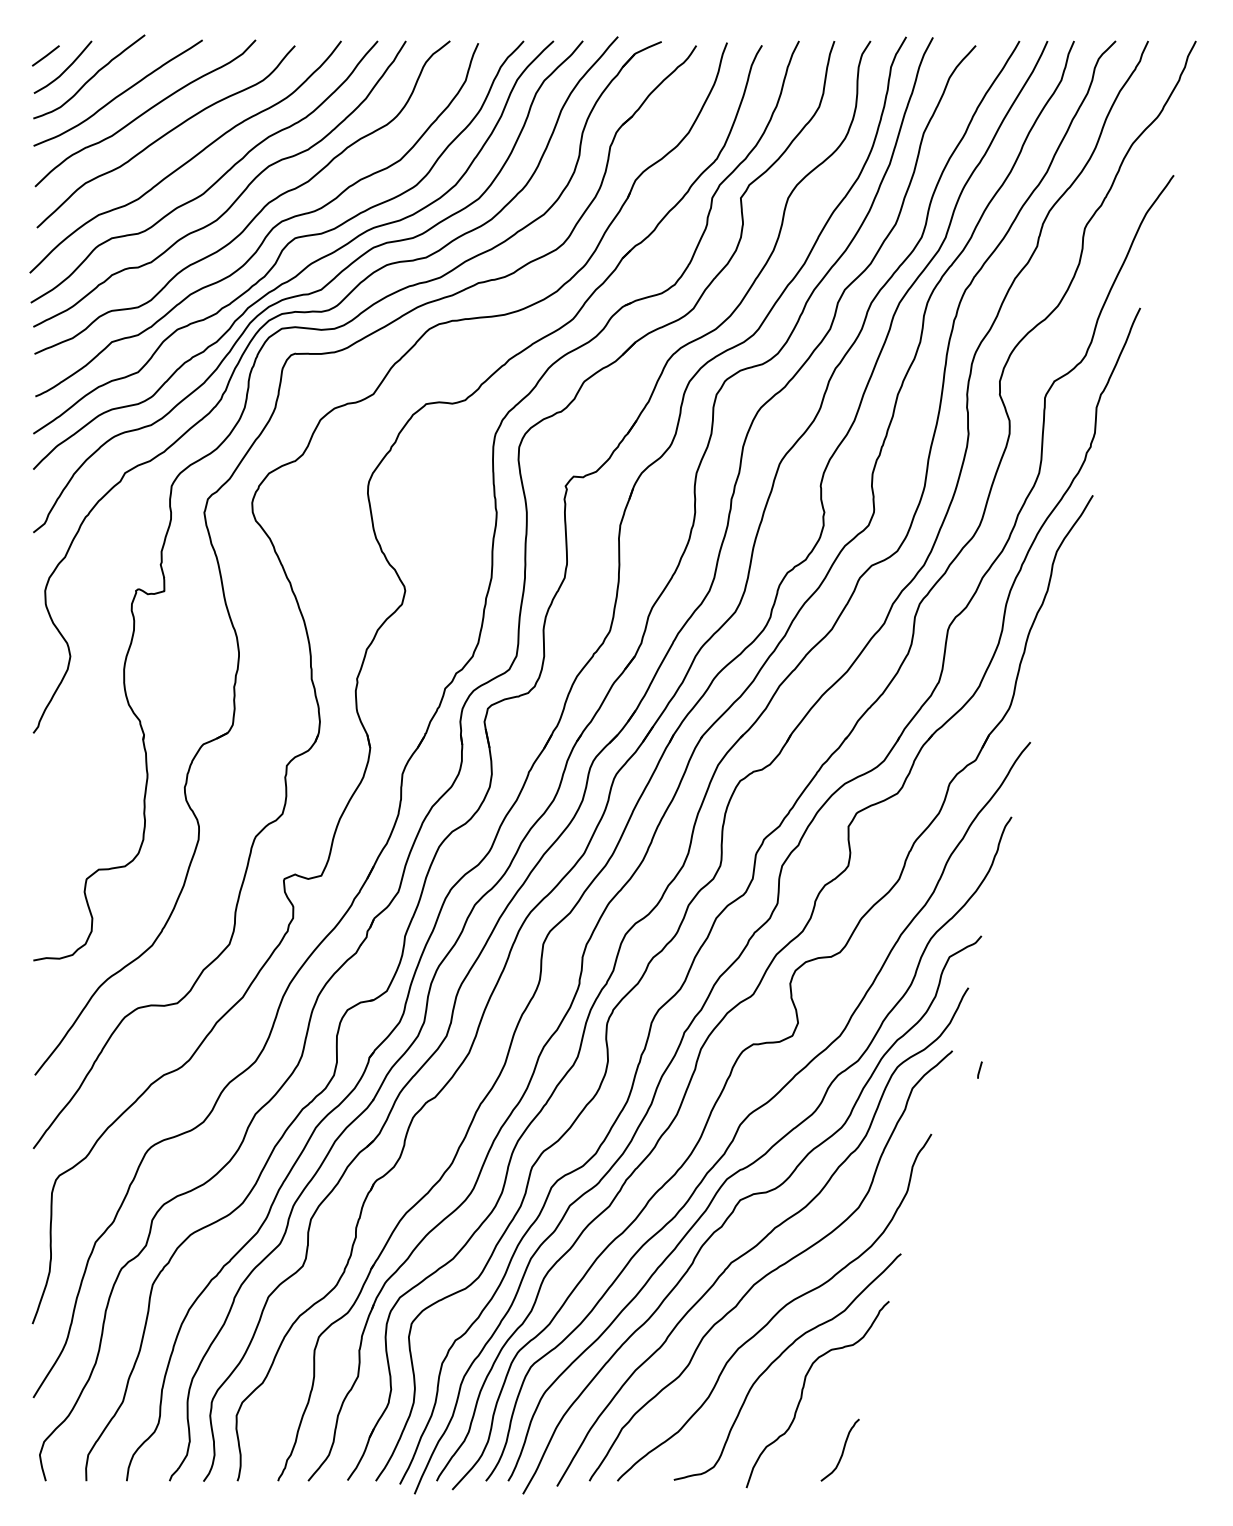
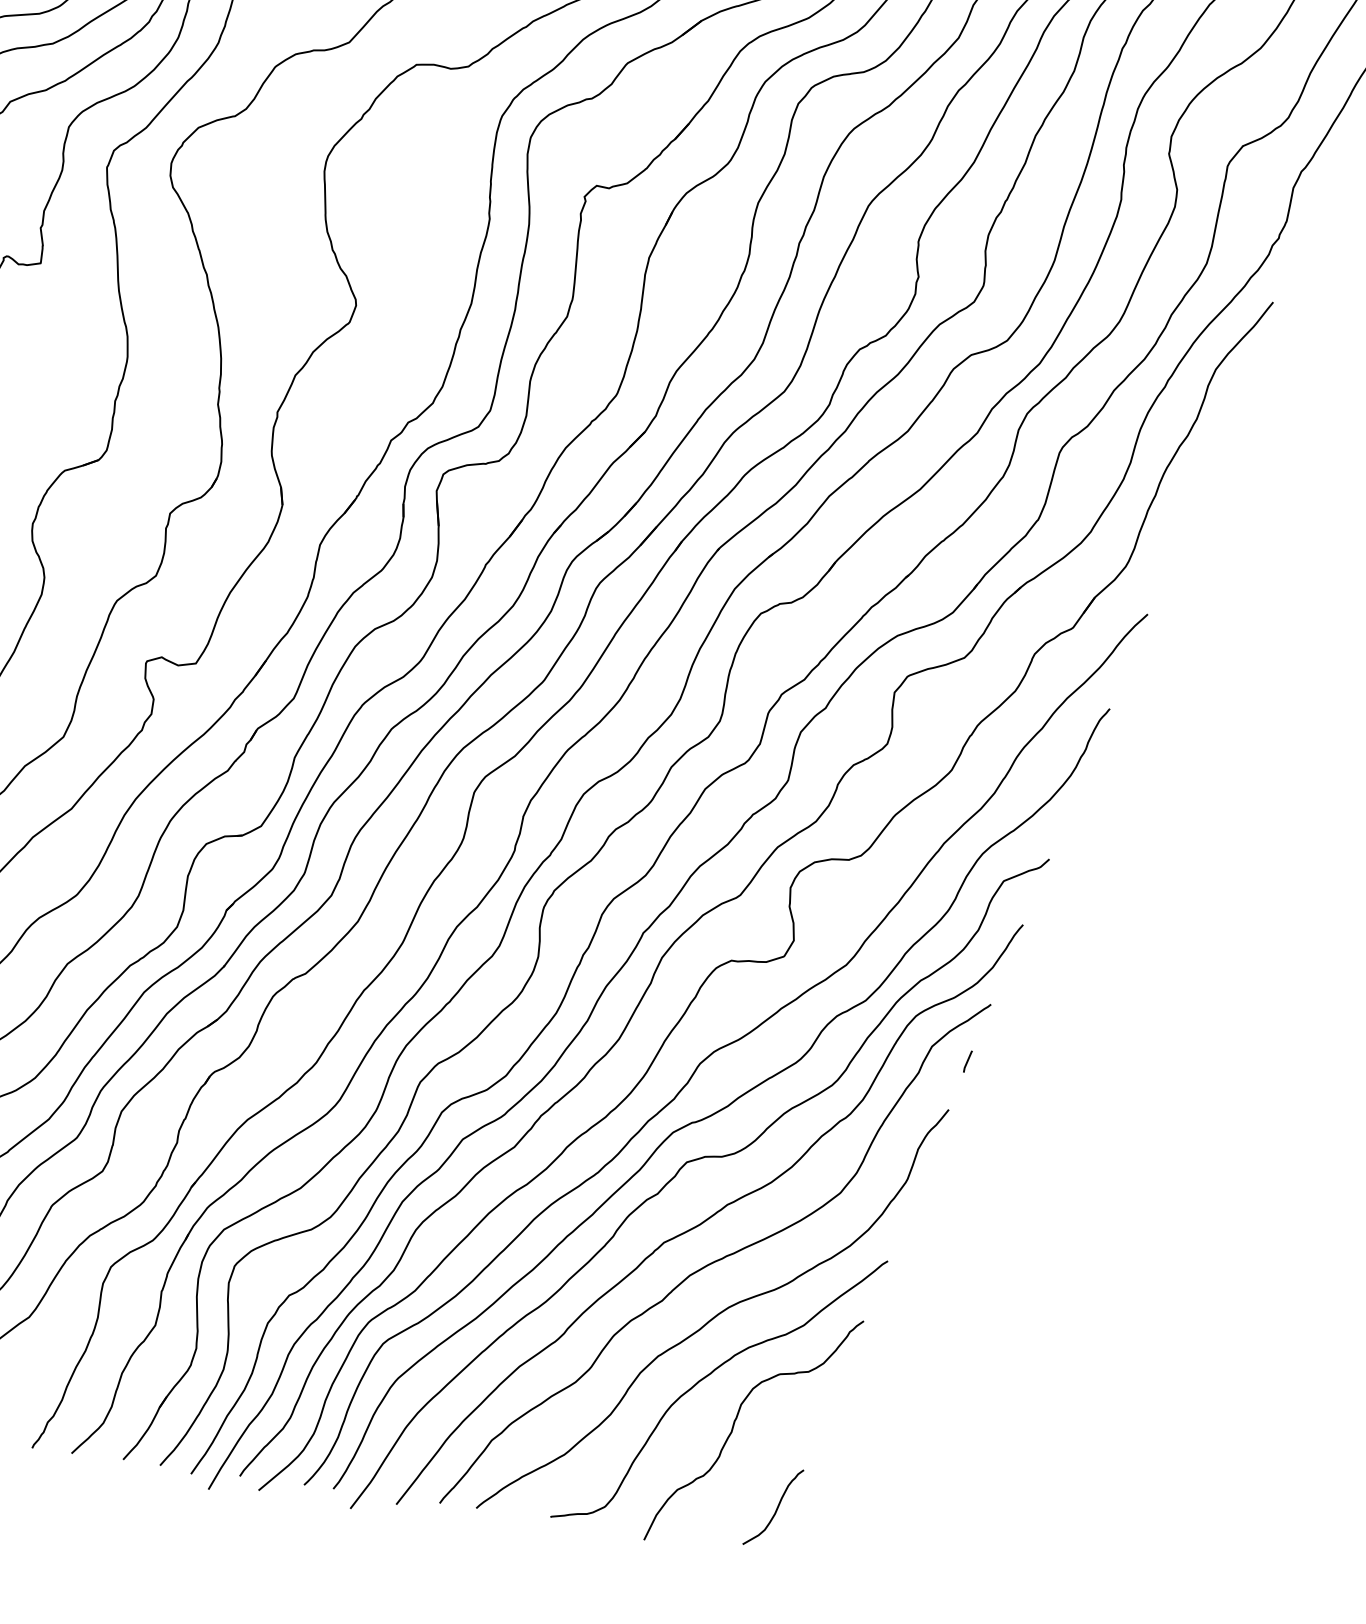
line: (979, 1069) -> (967, 1060), moved

